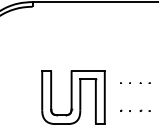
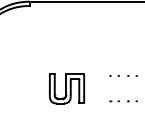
part: (73, 97) -> (67, 88), size x0.6

